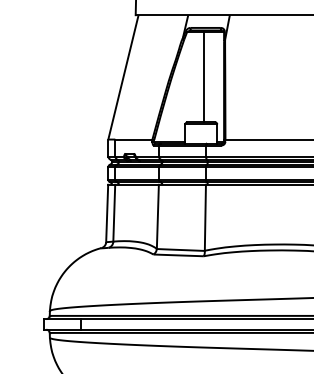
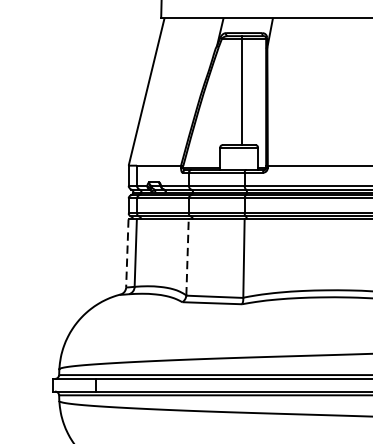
line: (107, 213) -> (127, 253), solid -> dashed
line: (157, 216) -> (187, 257), solid -> dashed

